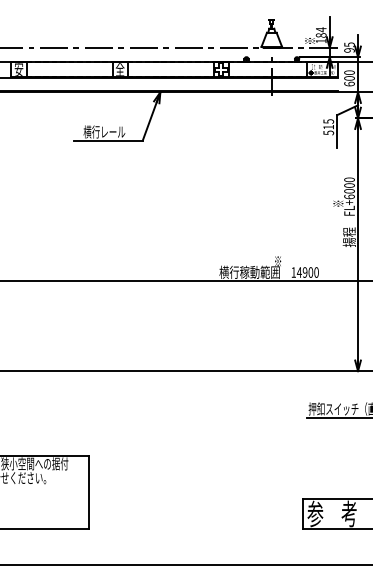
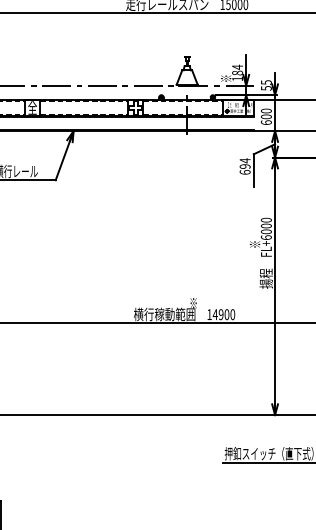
text: (349, 50) -> (266, 88), 95 -> 55
text: (328, 127) -> (244, 166), 515 -> 694

